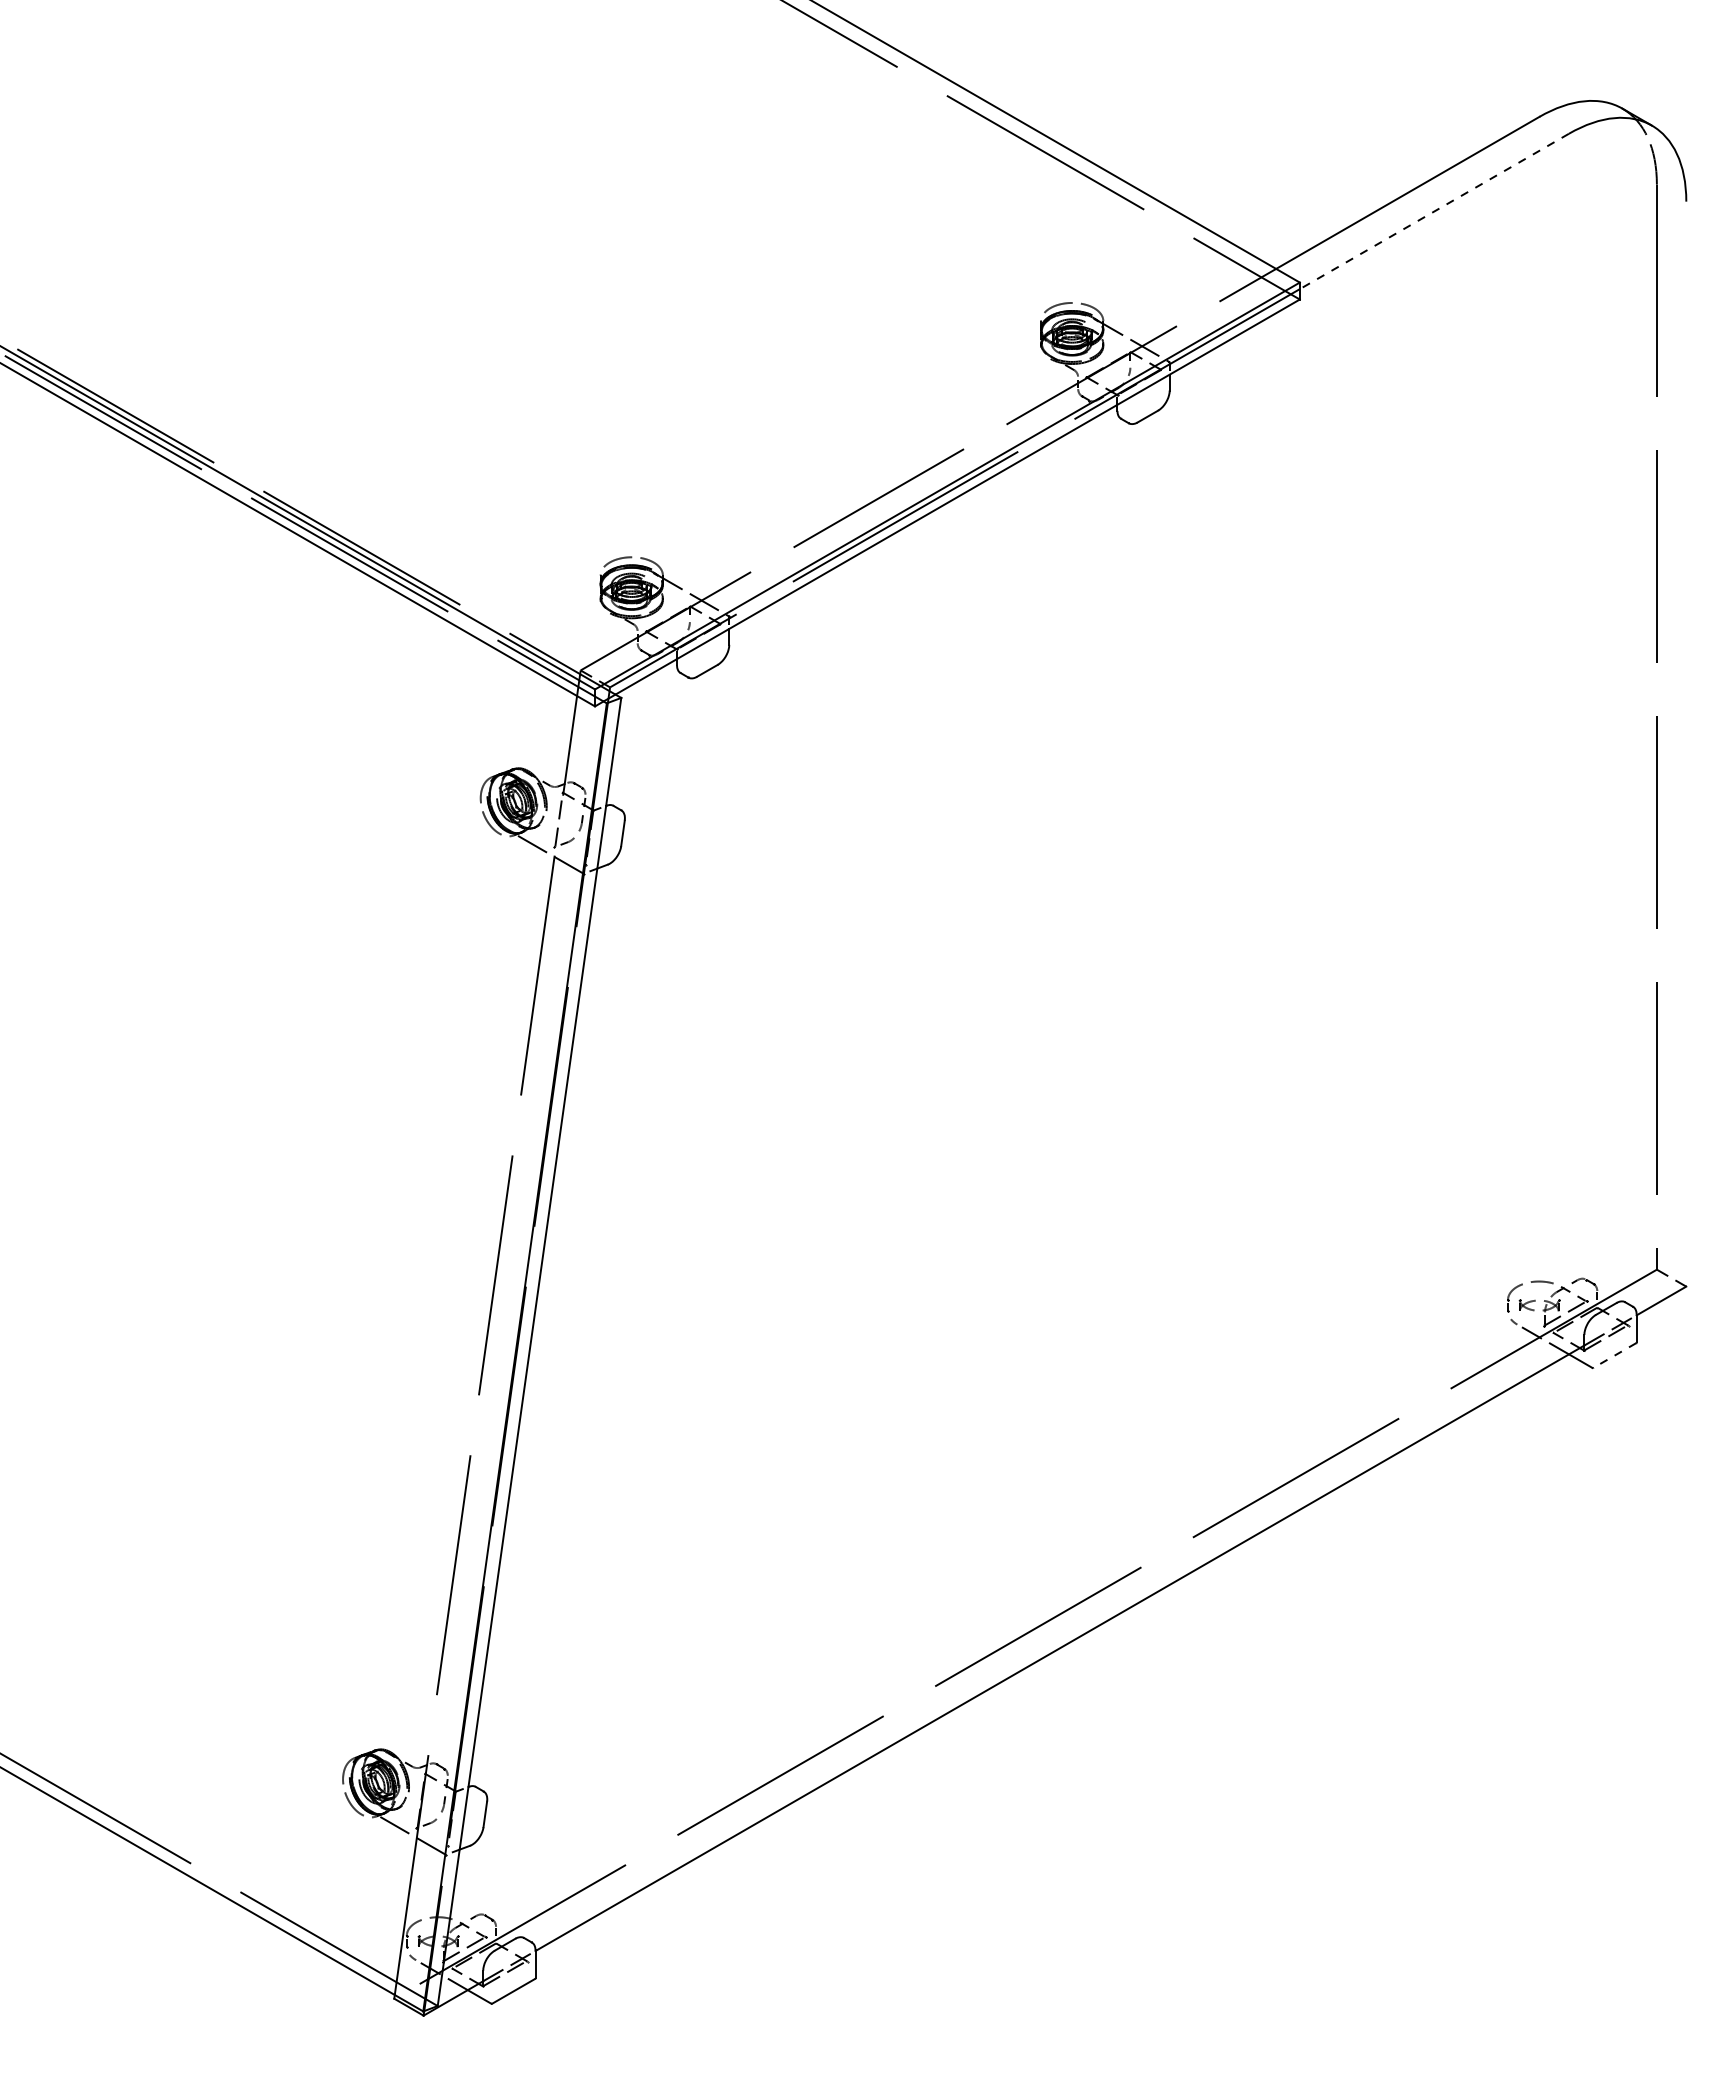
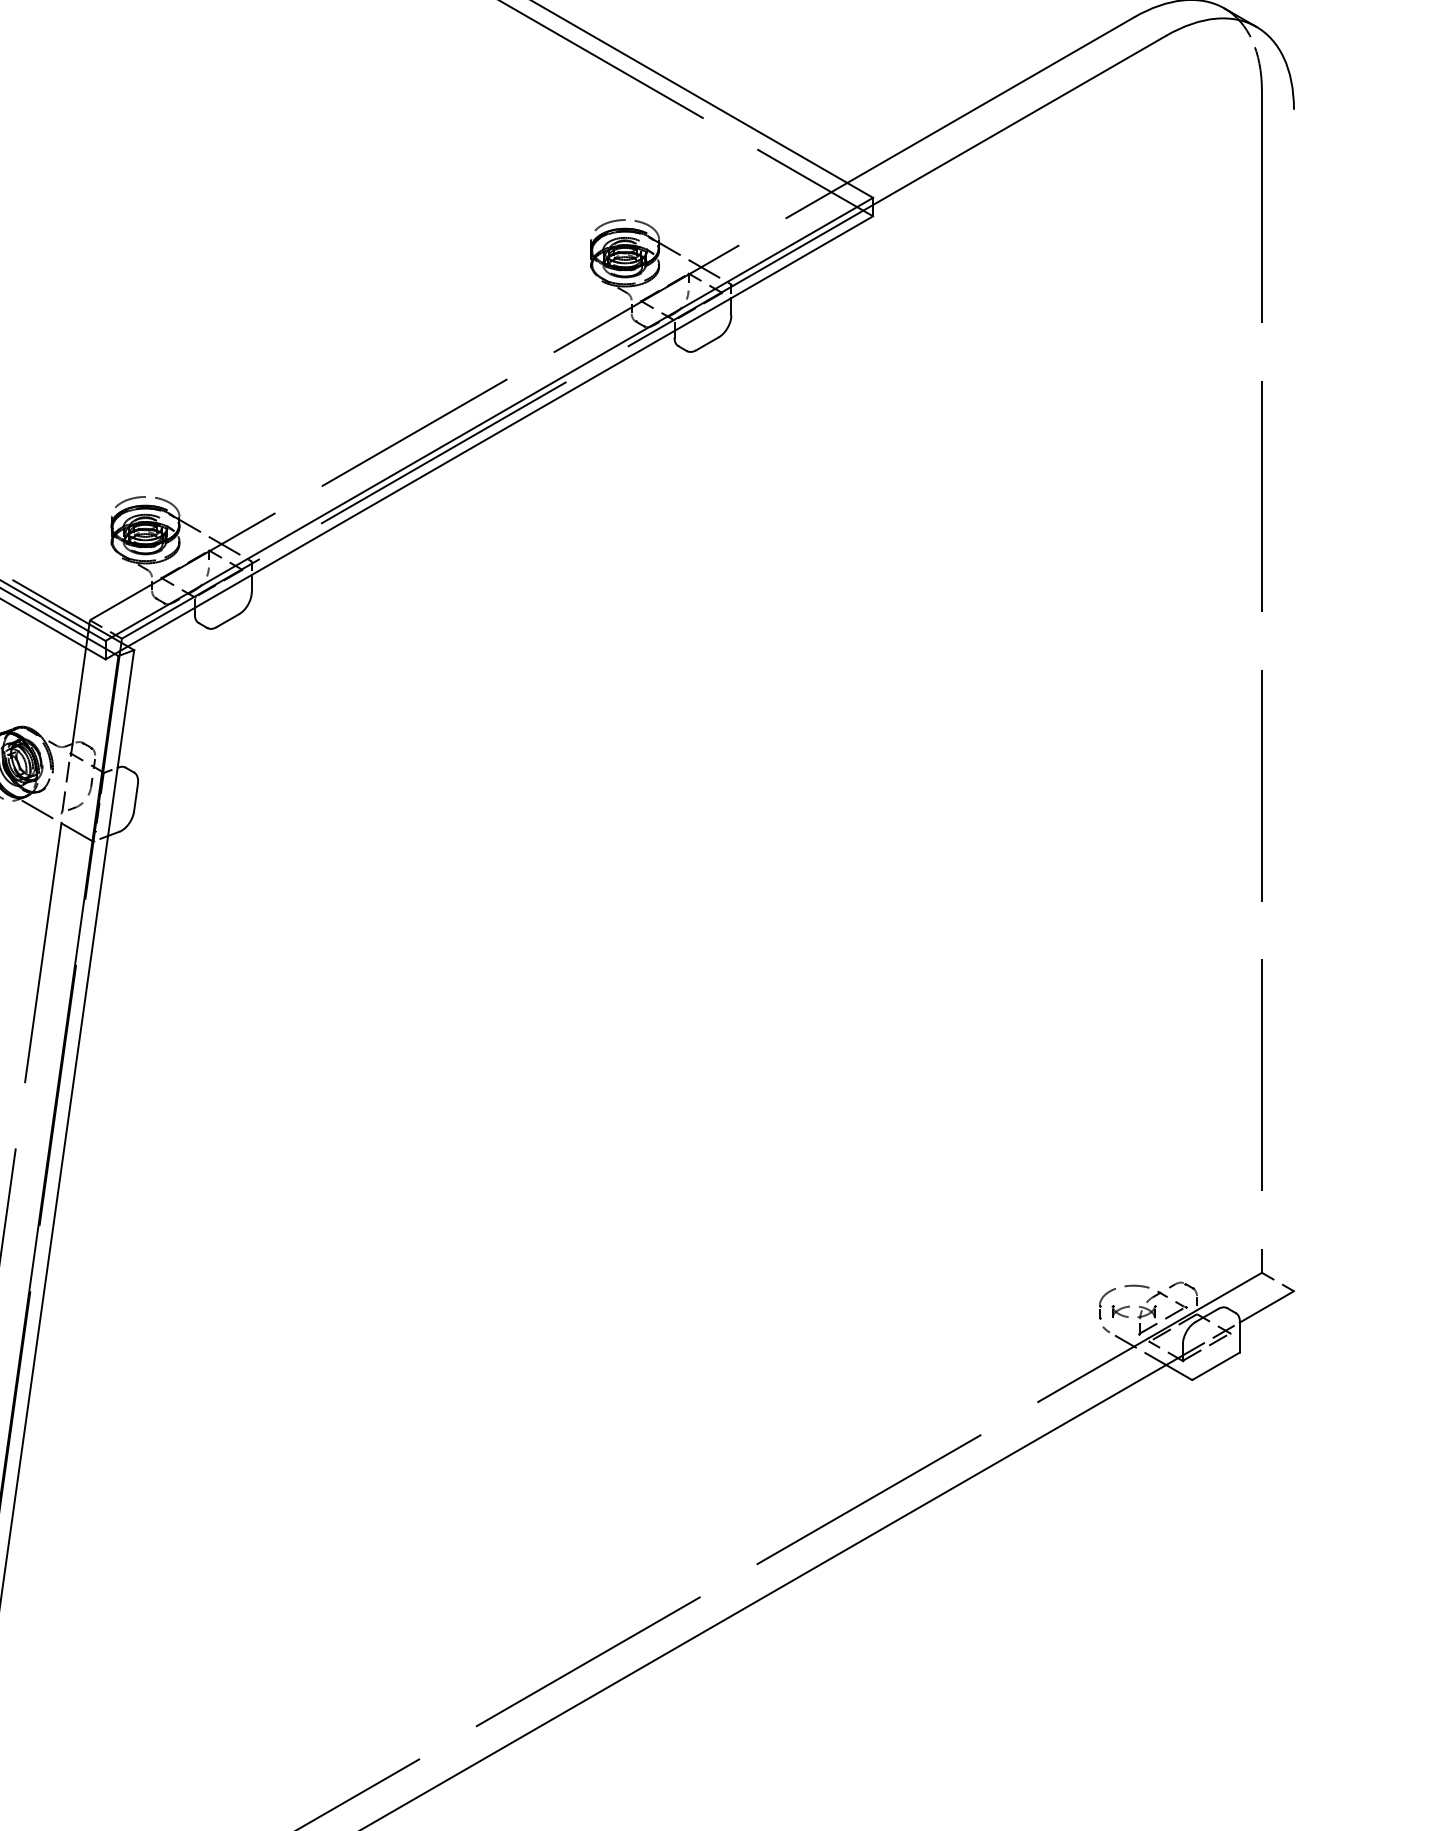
line: (1433, 211) -> (1018, 120), dashed -> solid
line: (1614, 1355) -> (1215, 1366), dashed -> solid

